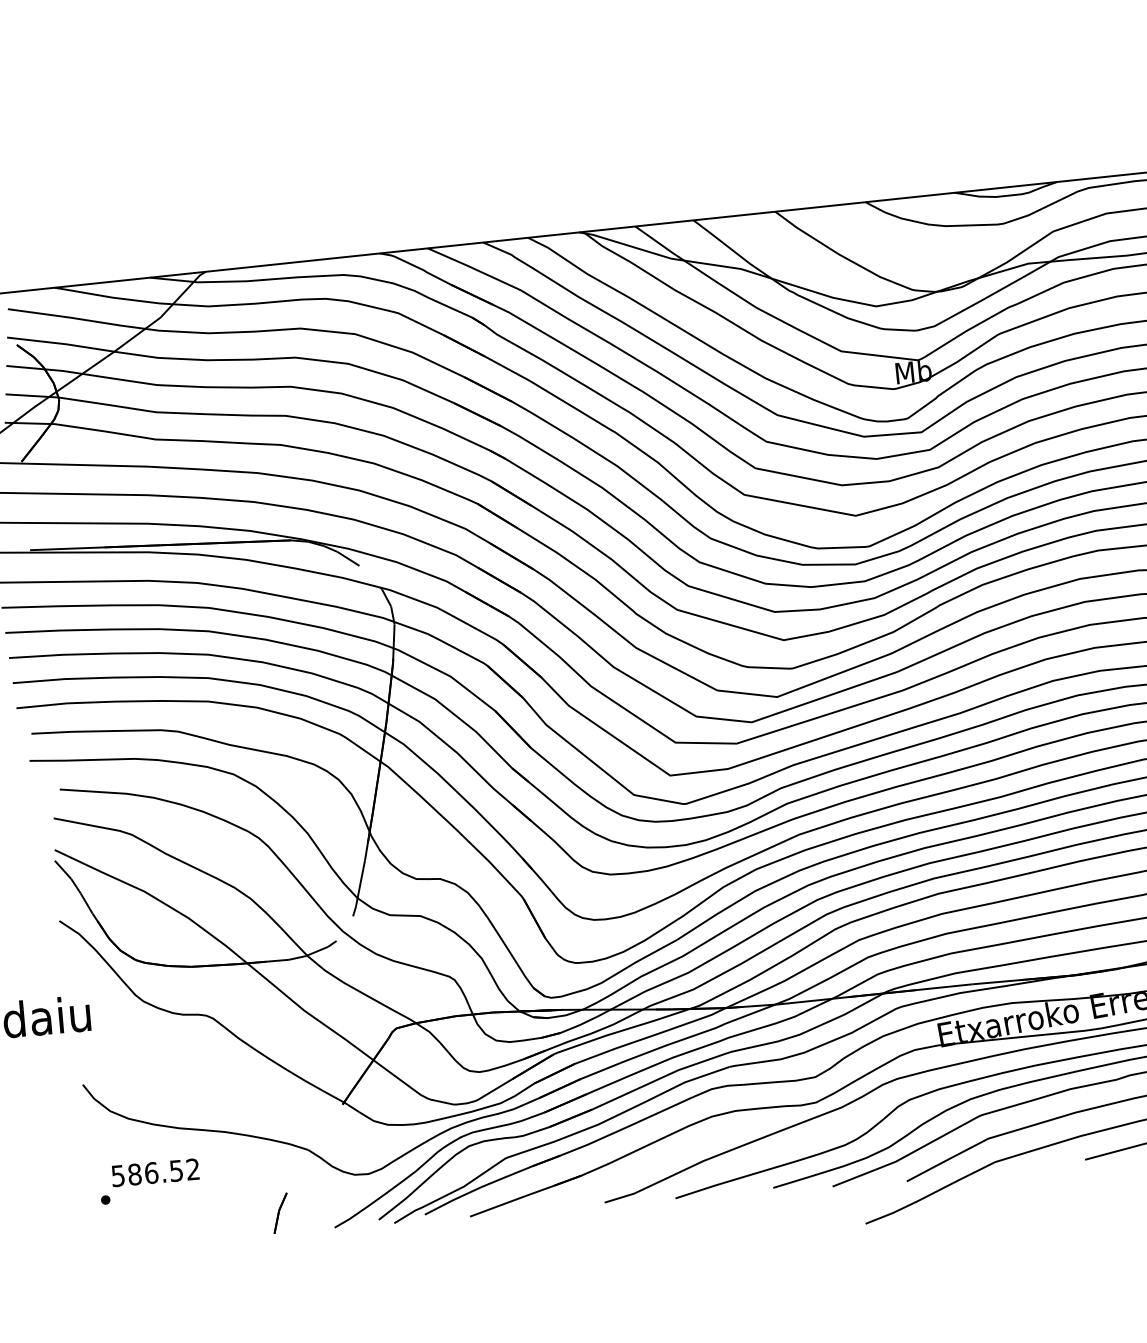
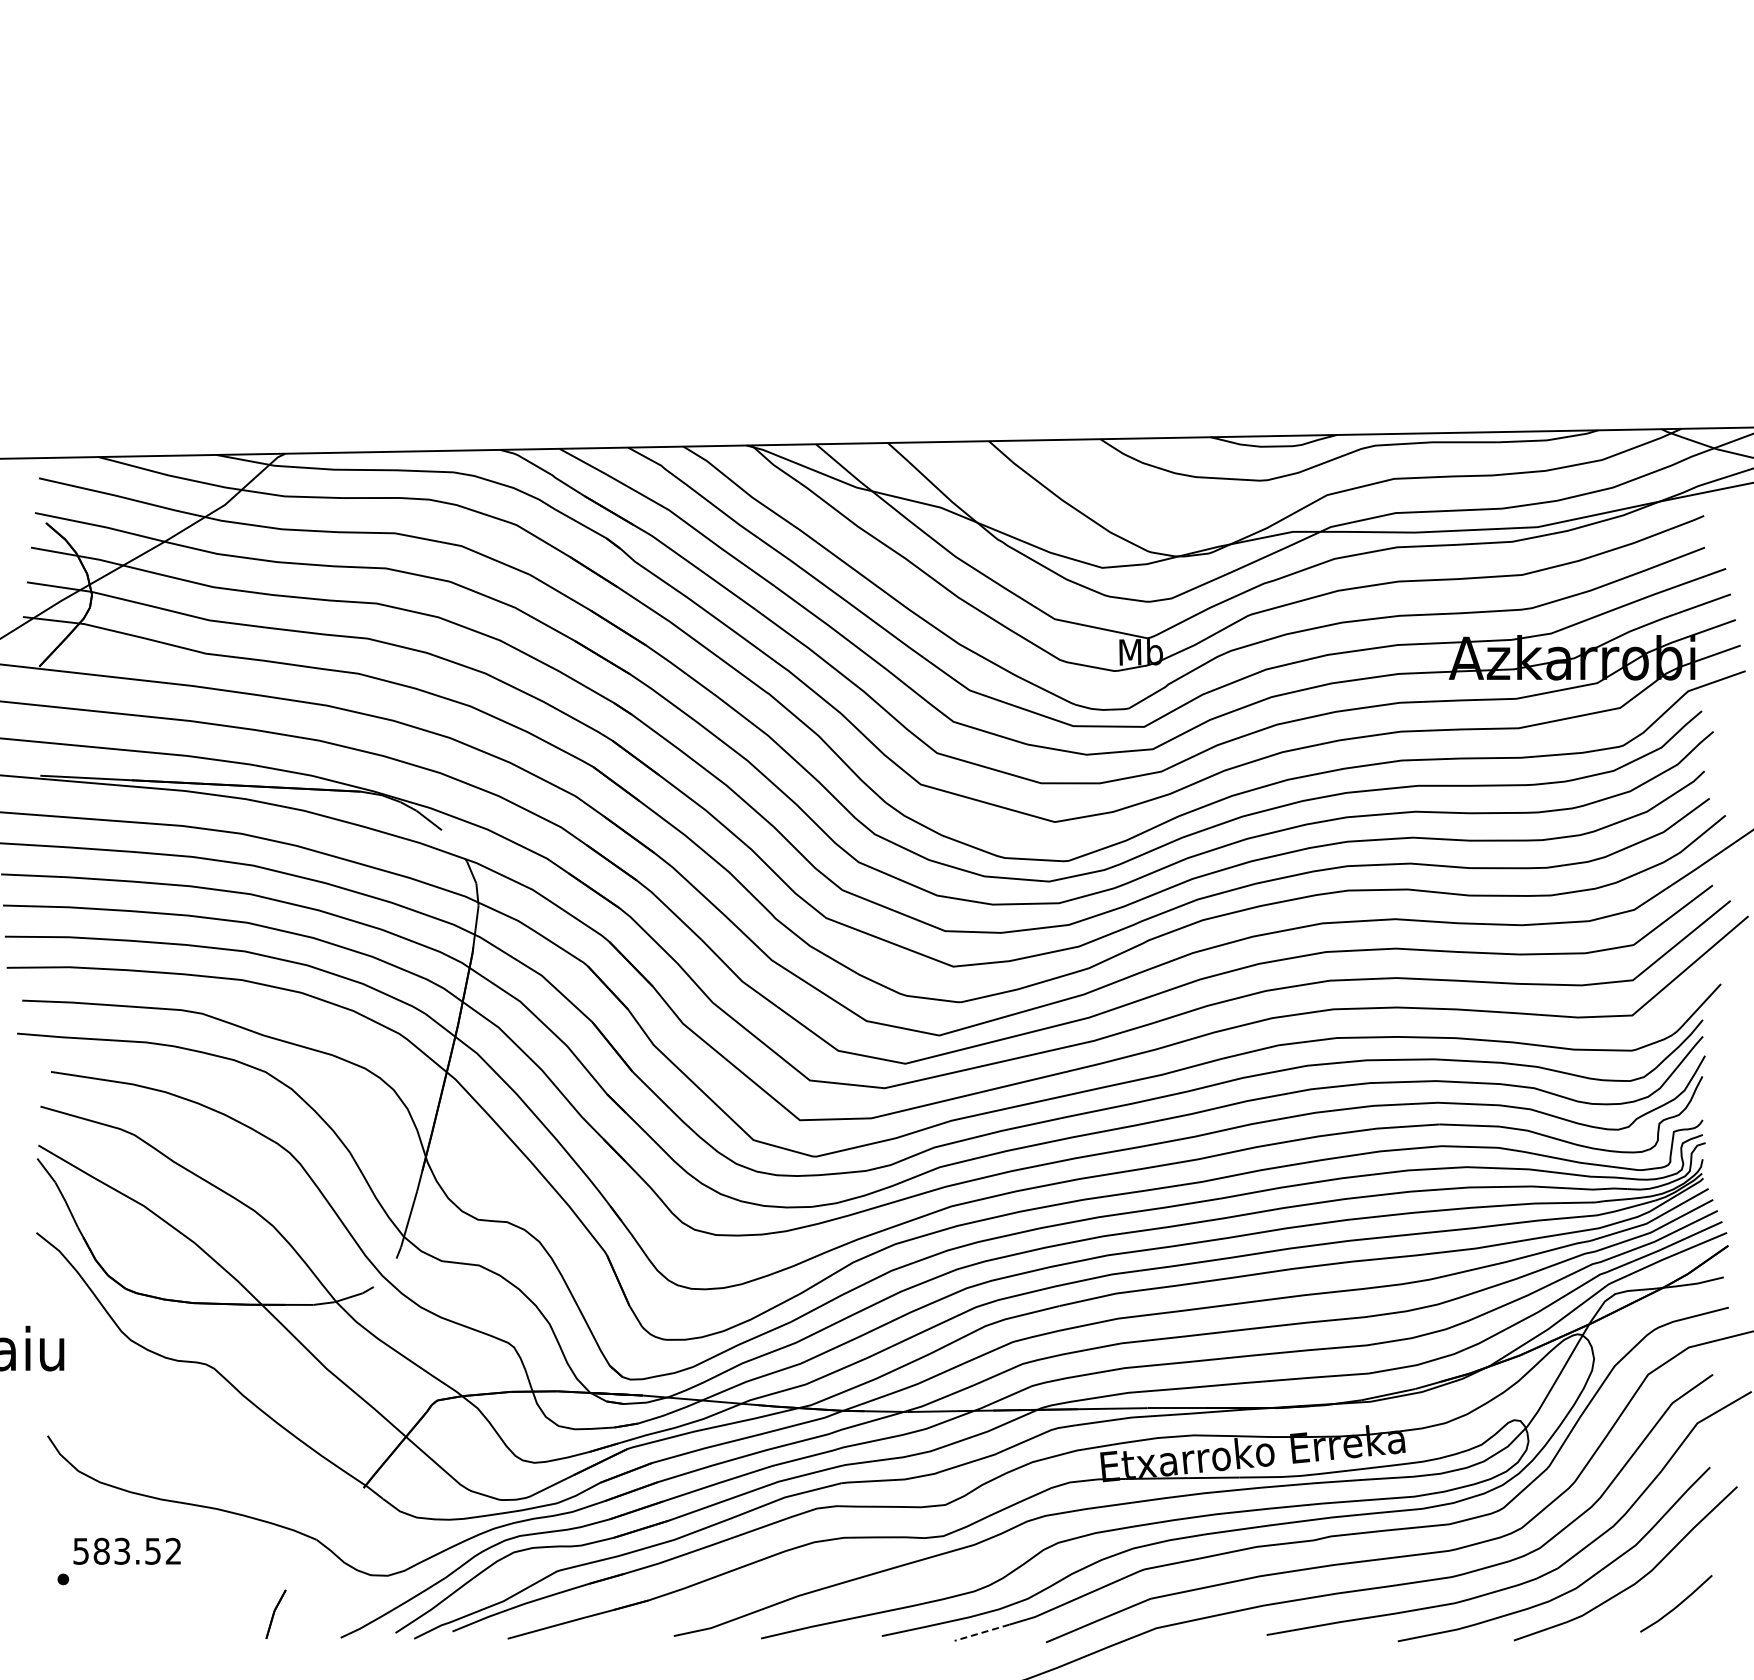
text: (151, 1172) -> (122, 1550), 586.52 -> 583.52
line: (854, 1177) -> (982, 1632), solid -> dashed

